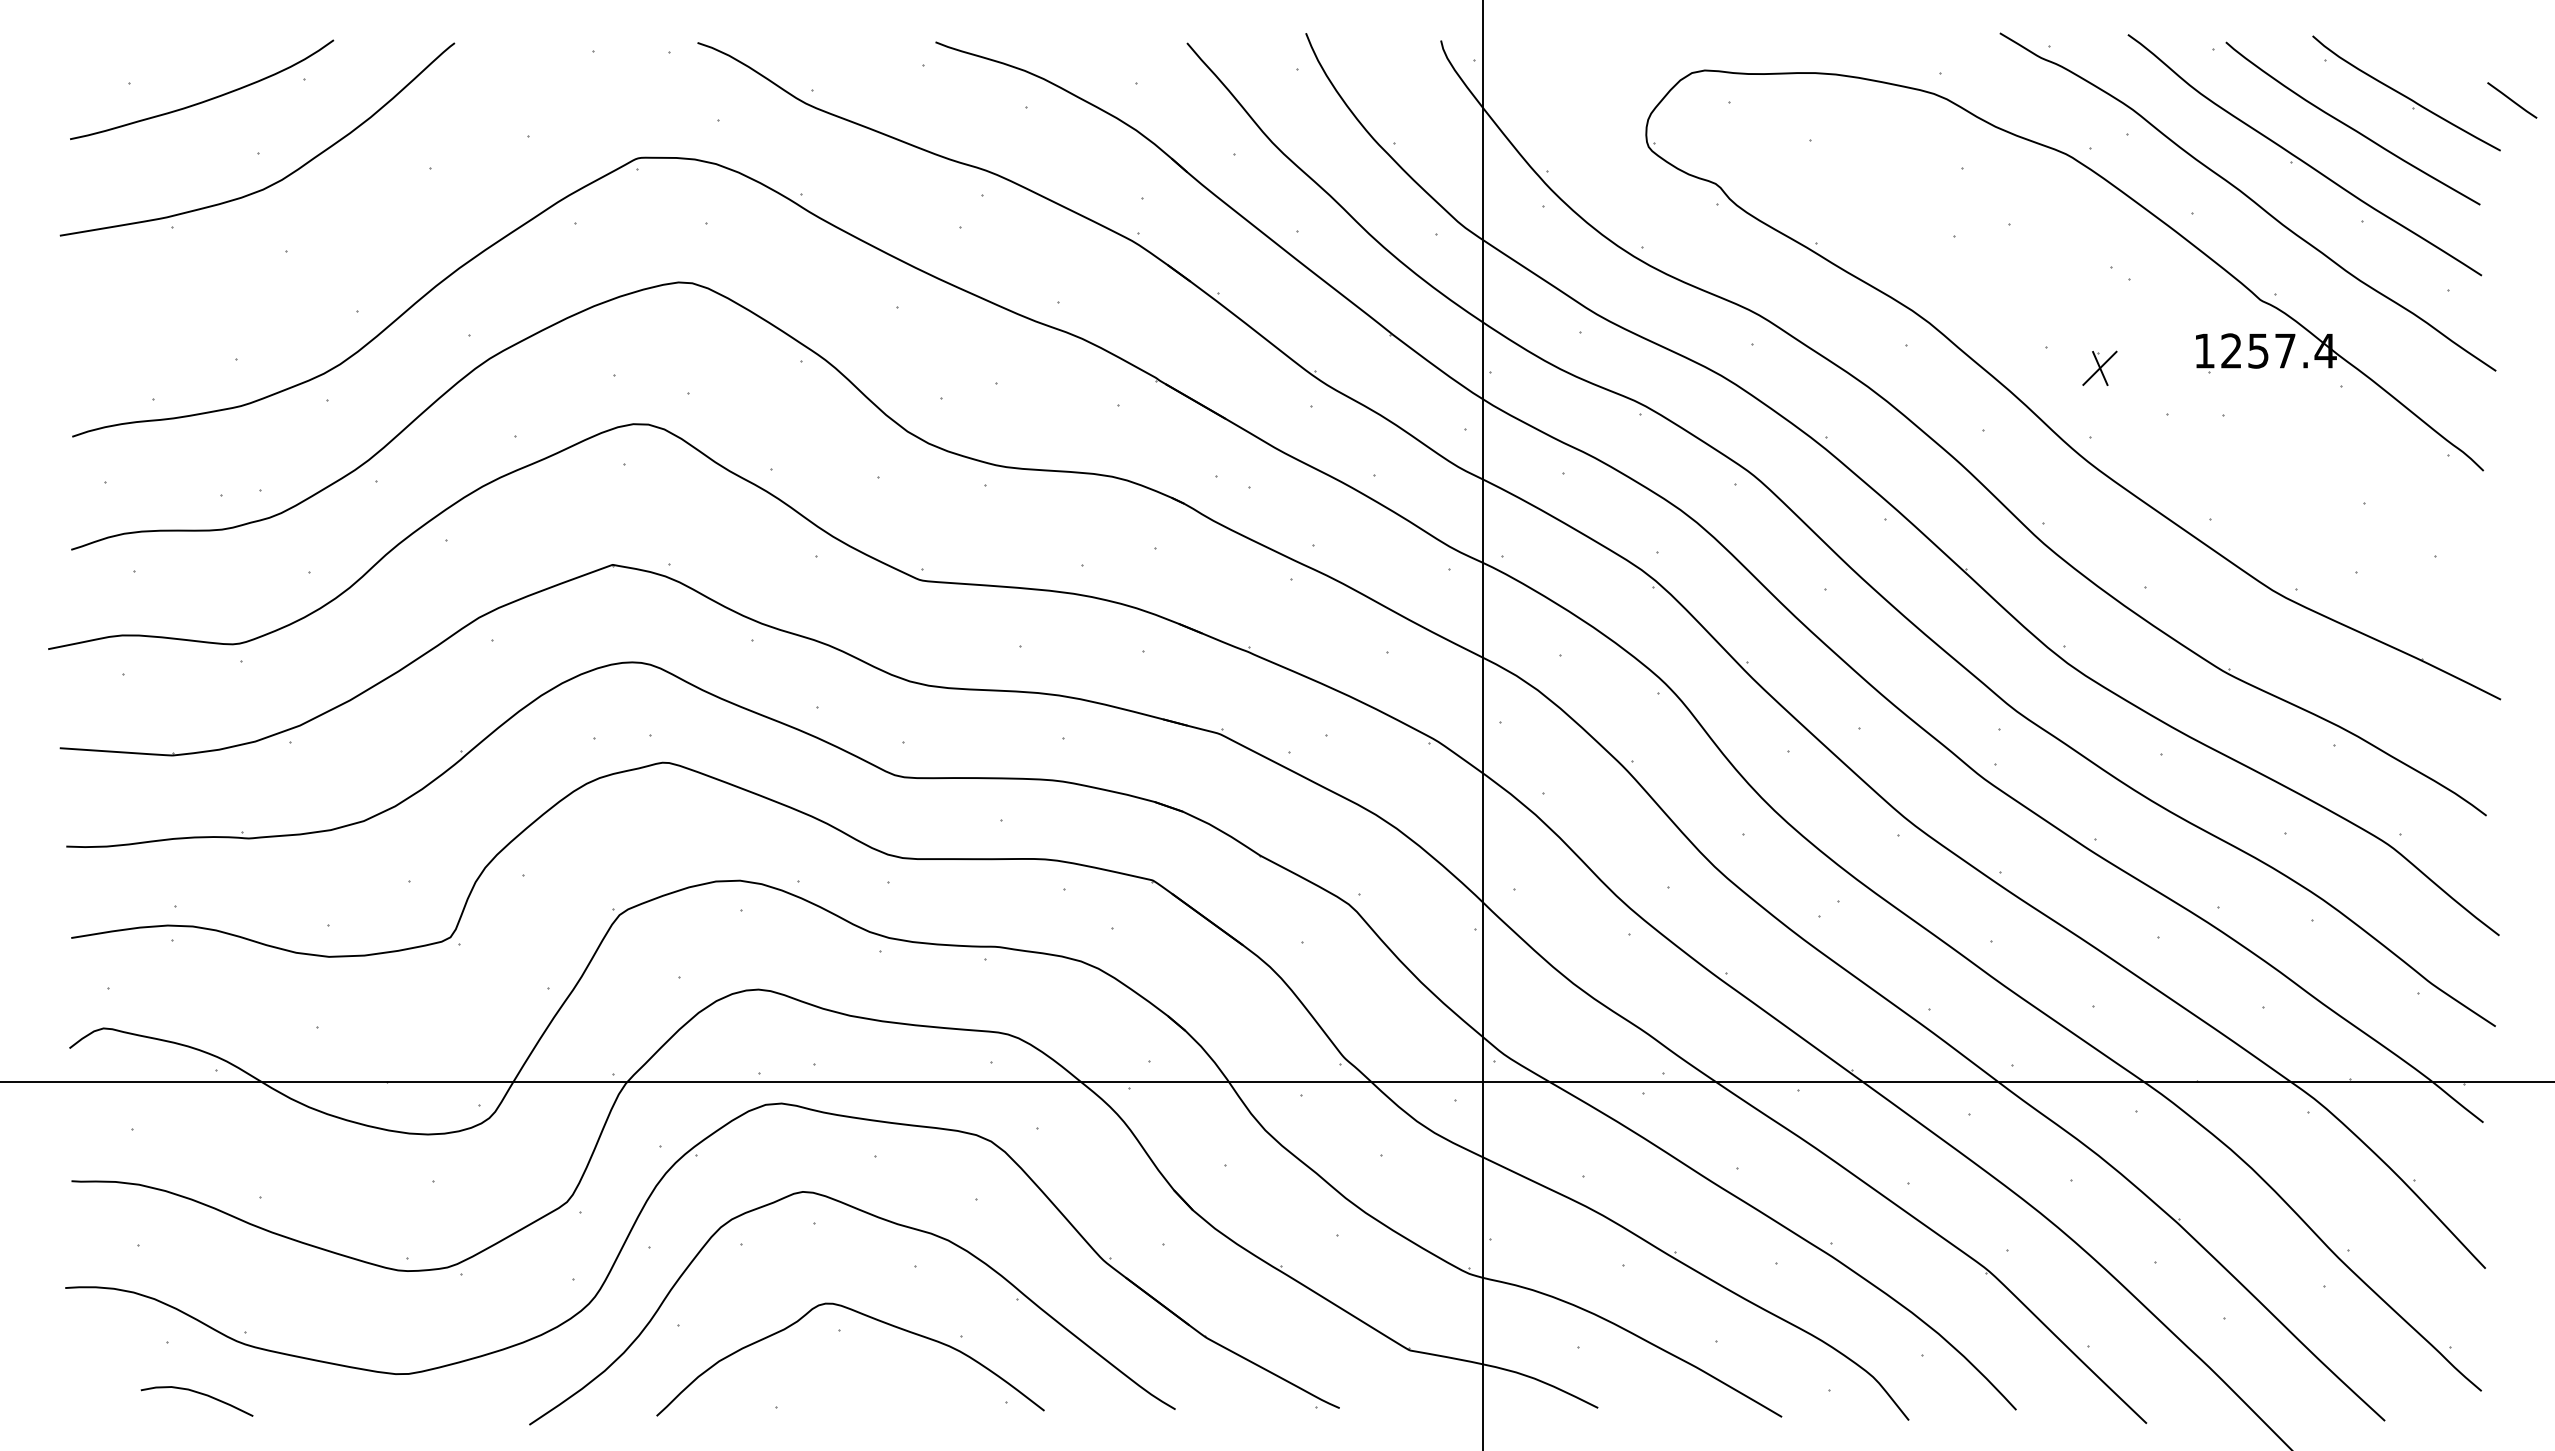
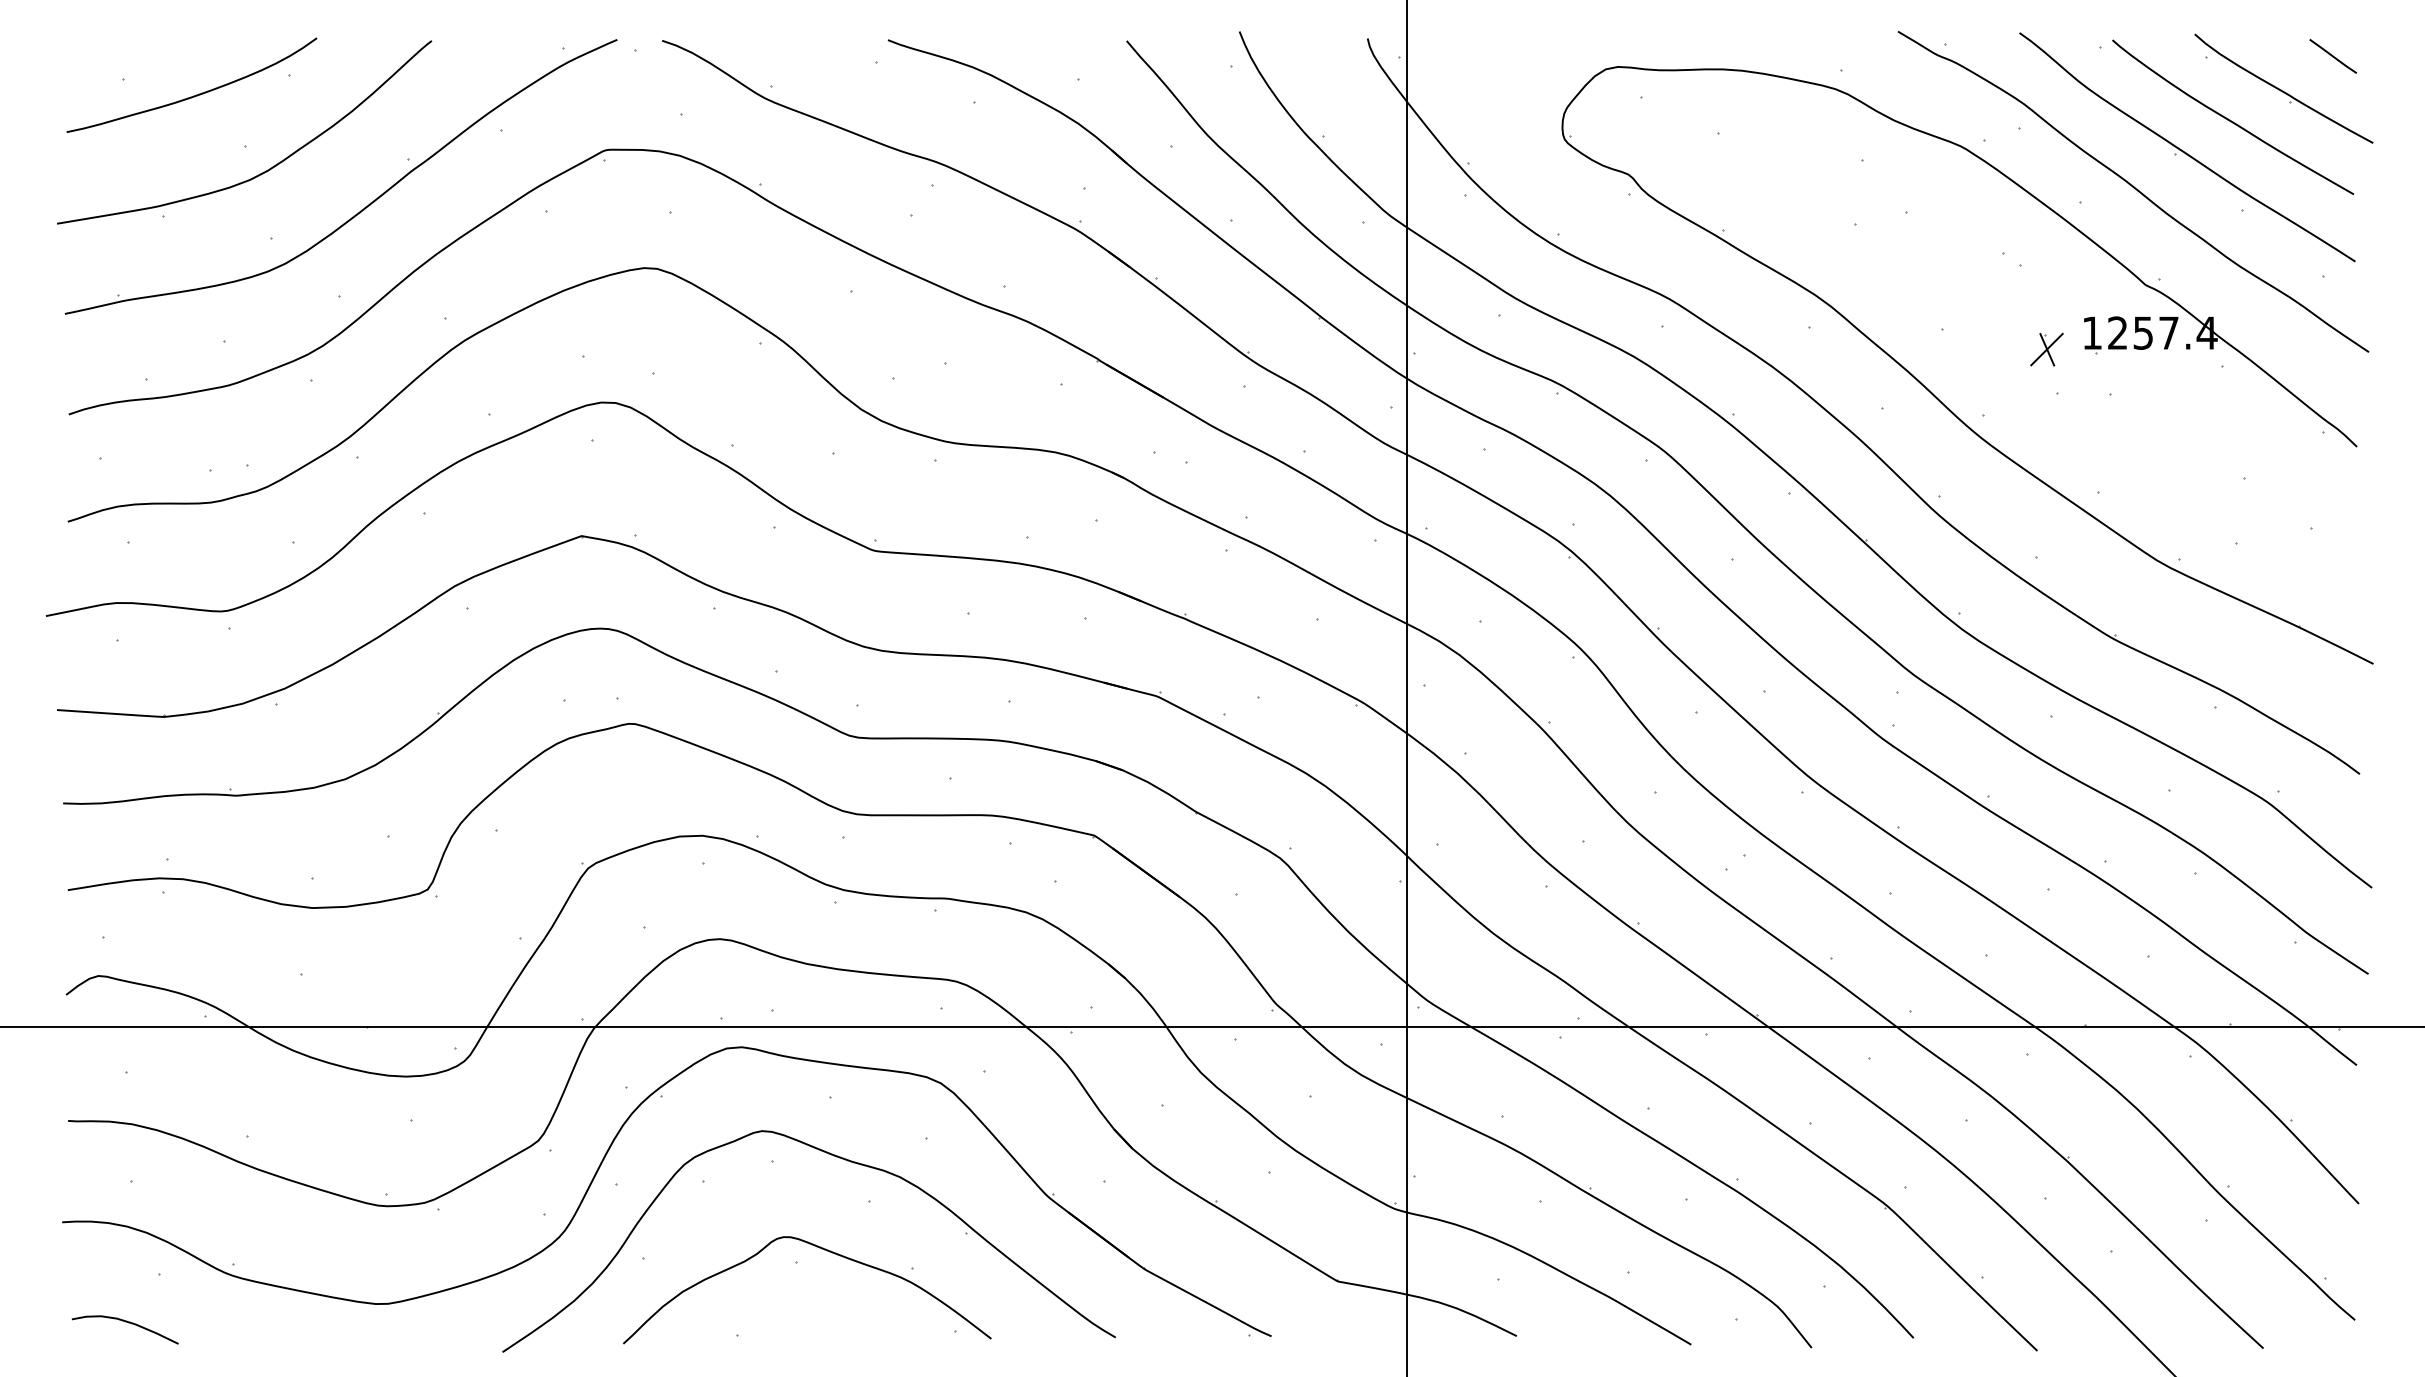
line: (2512, 100) -> (2333, 56), moved
part: (384, 217) -> (365, 206), added
part: (2099, 368) -> (2046, 349), moved
curve: (197, 1393) -> (125, 1322), moved

